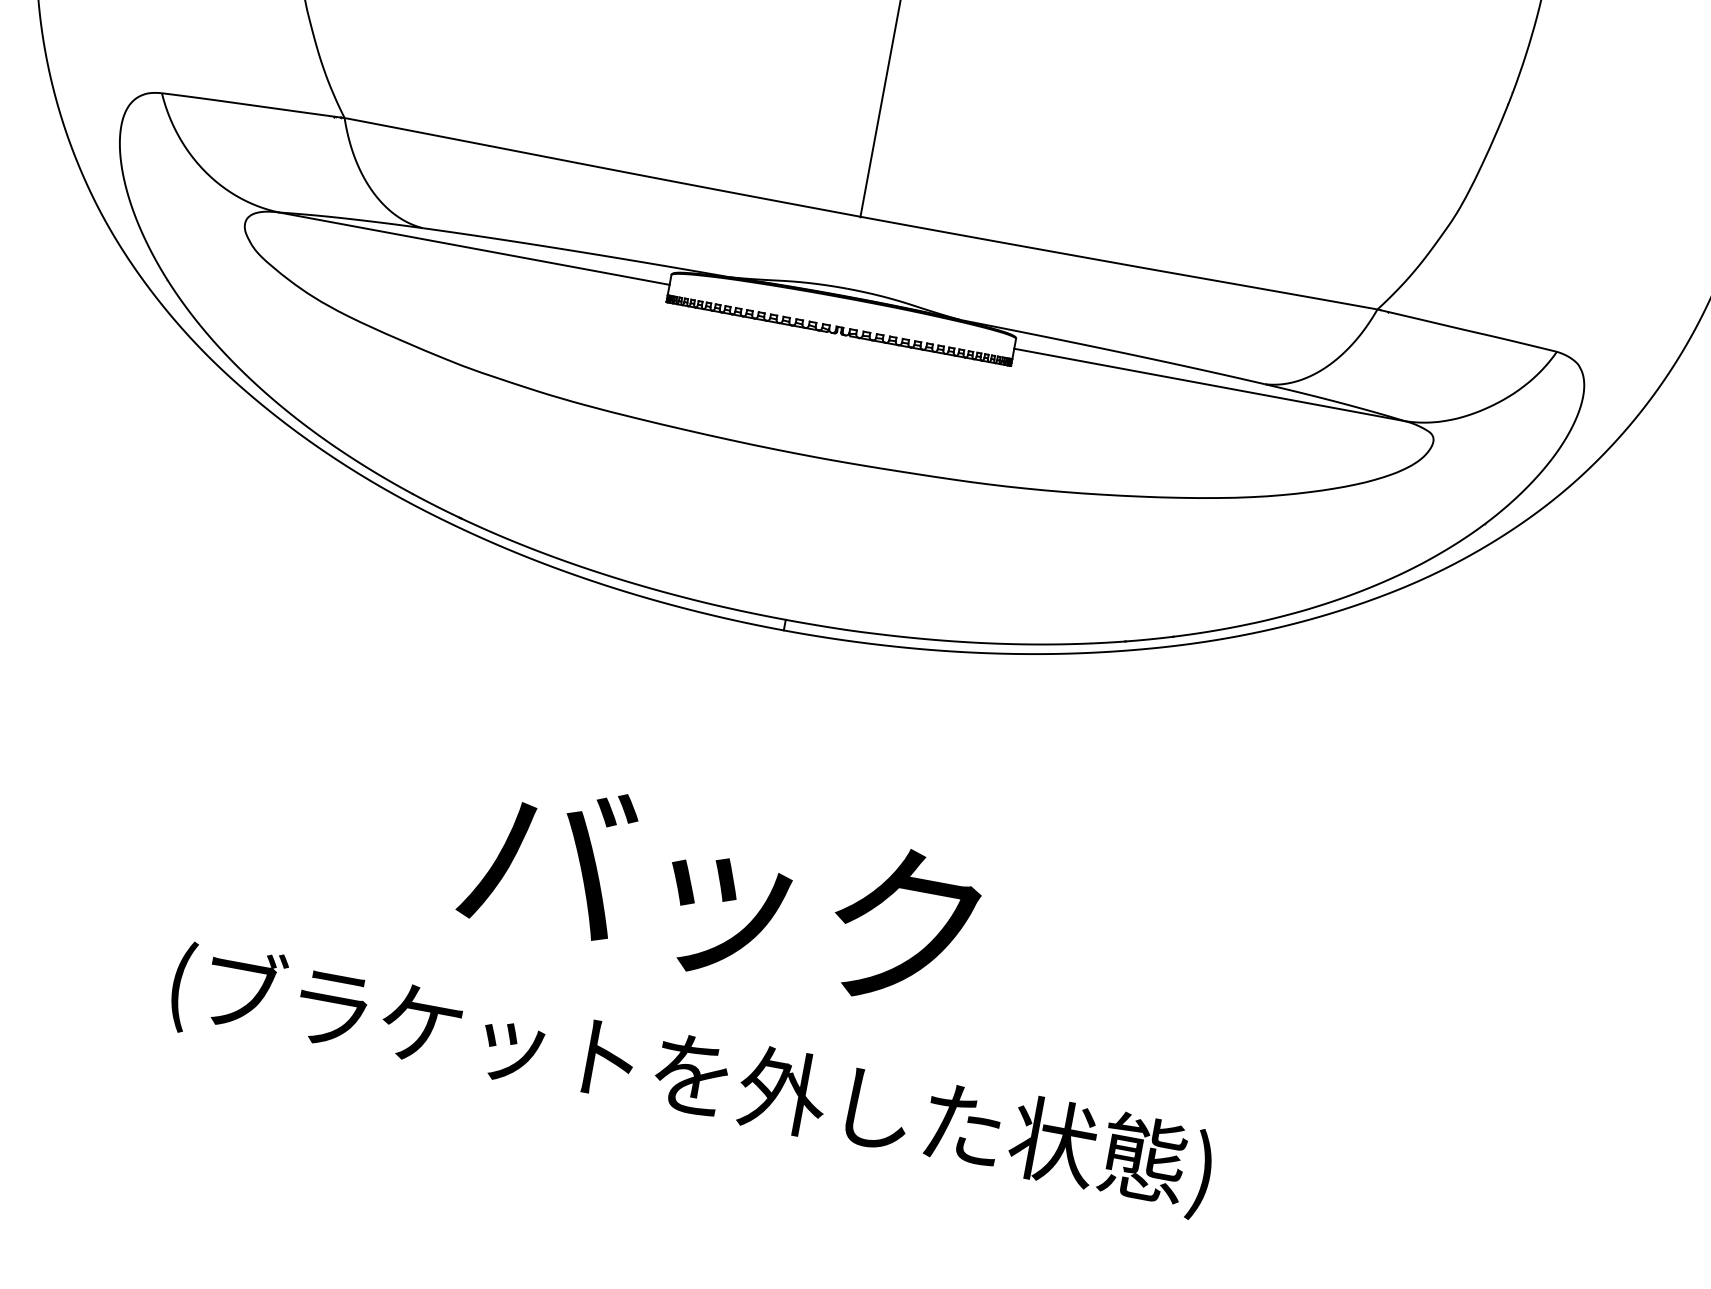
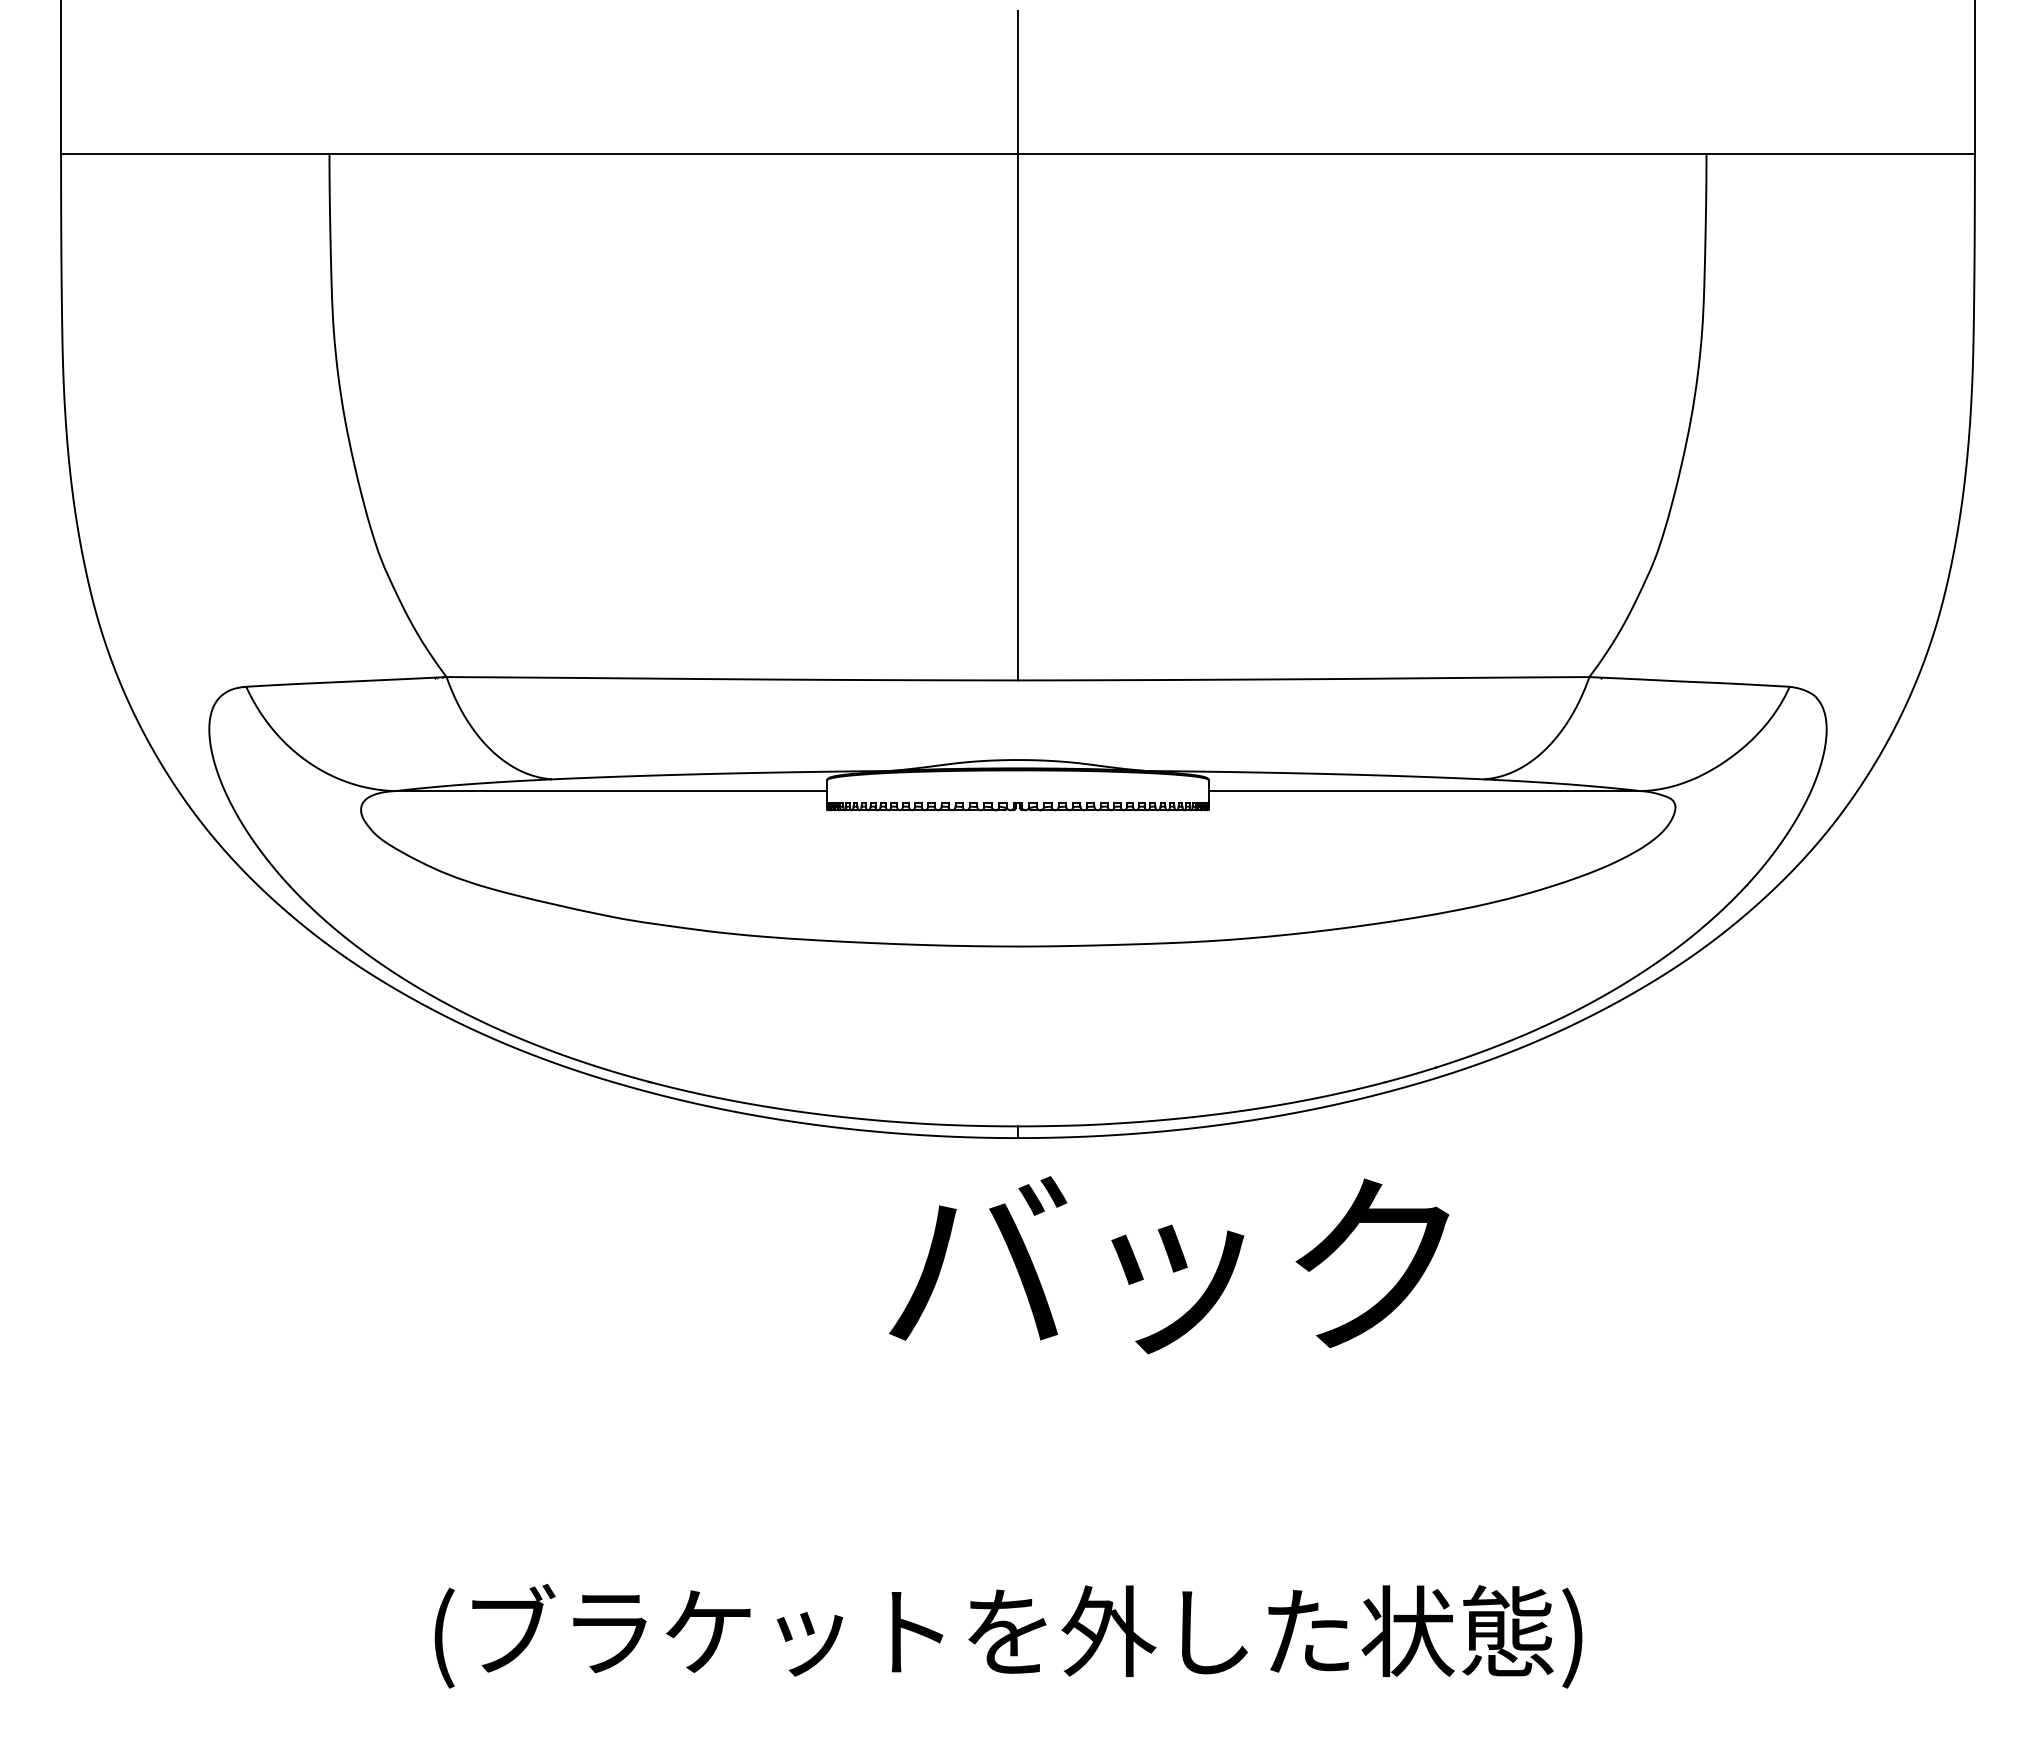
text: (720, 894) -> (1169, 1265), moved

